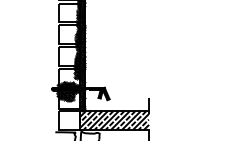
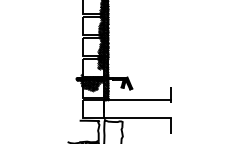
hatch: (68, 84) -> (92, 74), removed
hatch: (113, 120) -> (136, 109), removed

